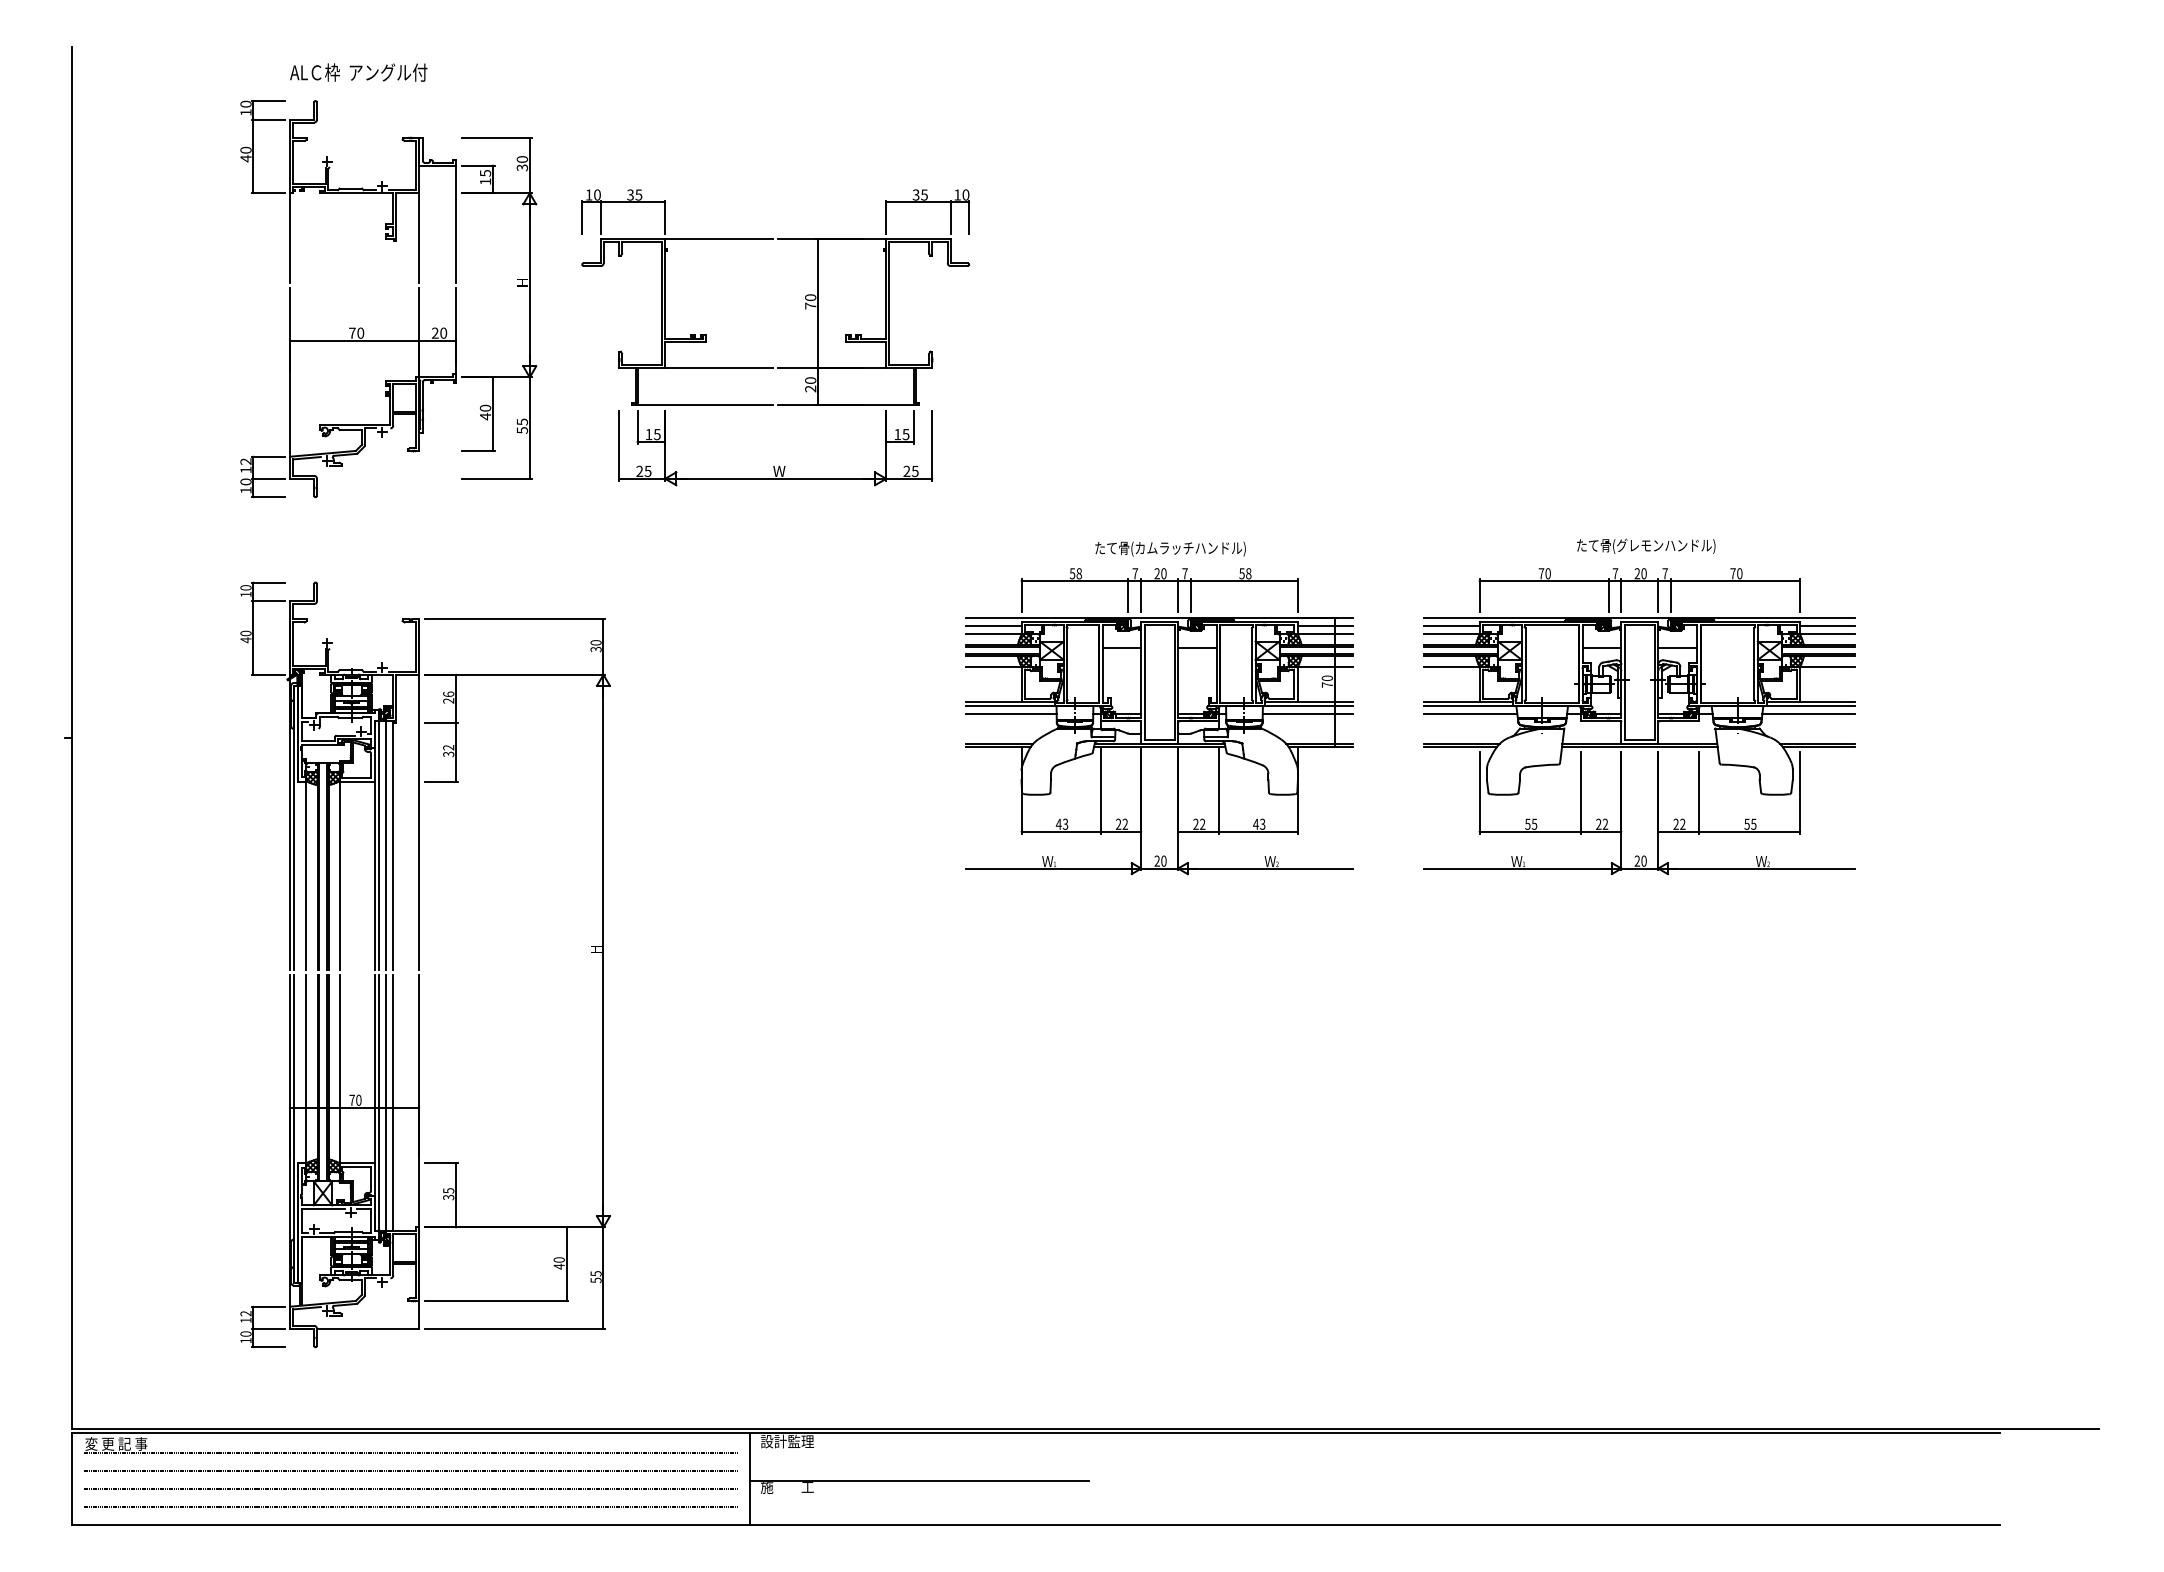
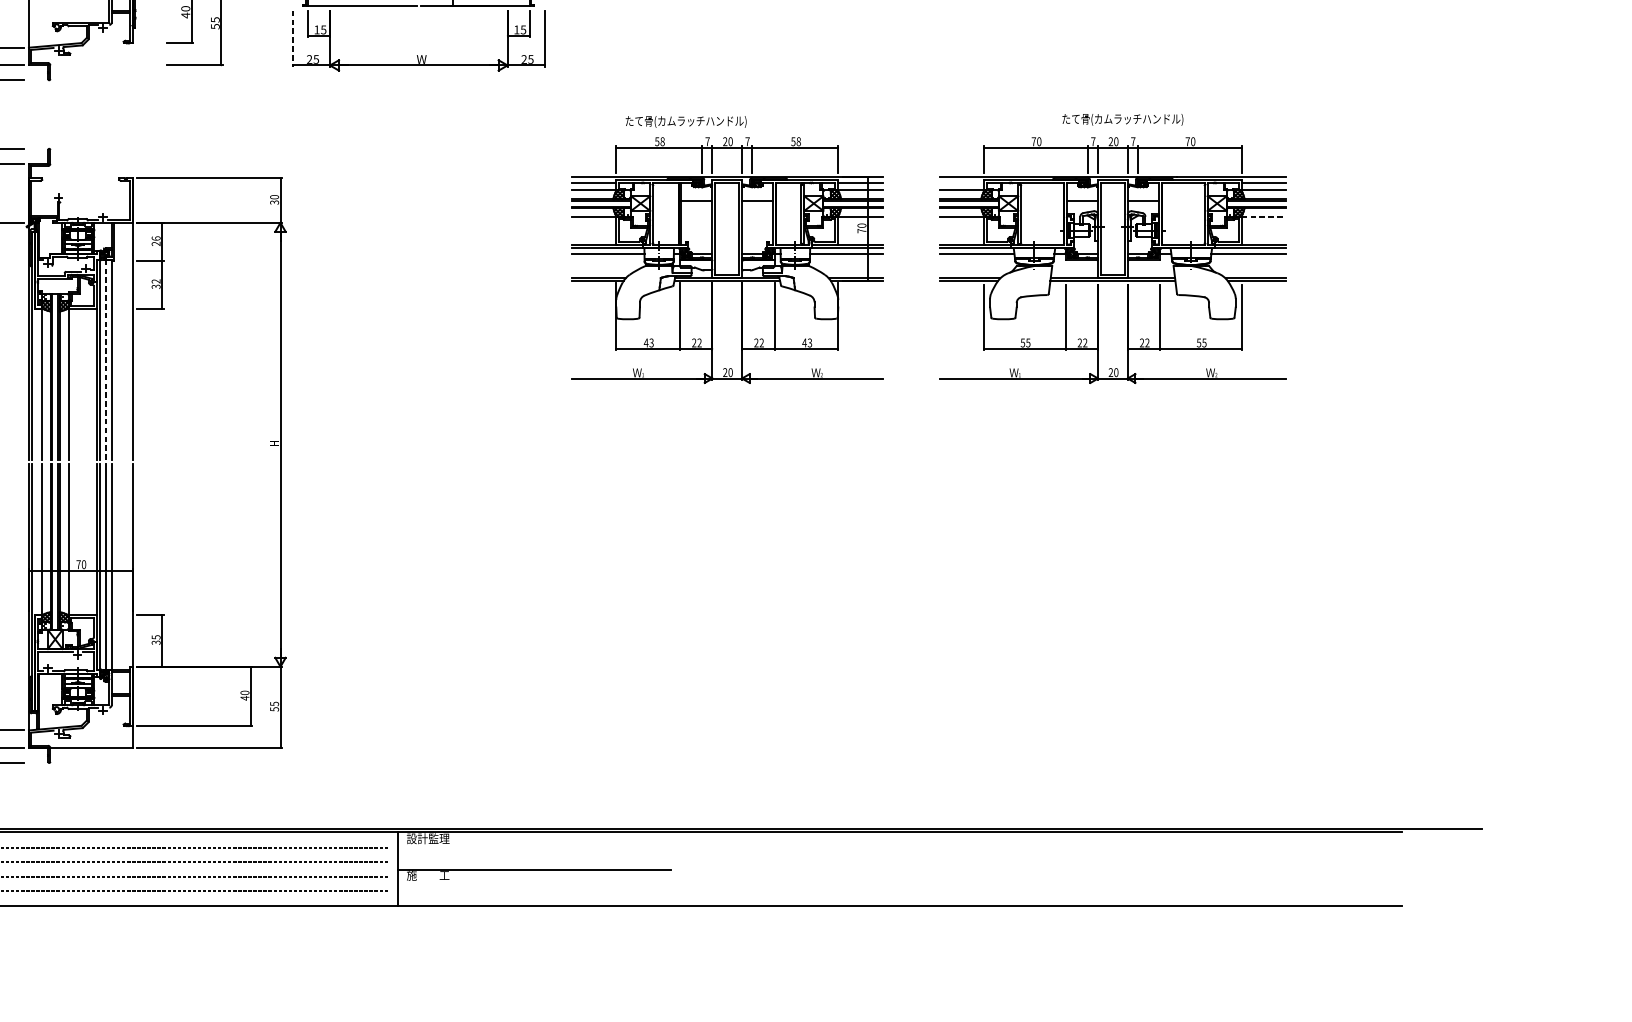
line: (619, 446) -> (293, 39), solid -> dashed
text: (1672, 545) -> (1139, 119), たて骨(グレモンハンドル) -> たて骨(カムラッチハンドル)
text: (1170, 548) -> (686, 121), moved
line: (1451, 625) -> (961, 183), removed
line: (1827, 667) -> (1263, 217), solid -> dashed
line: (386, 845) -> (106, 359), solid -> dashed

